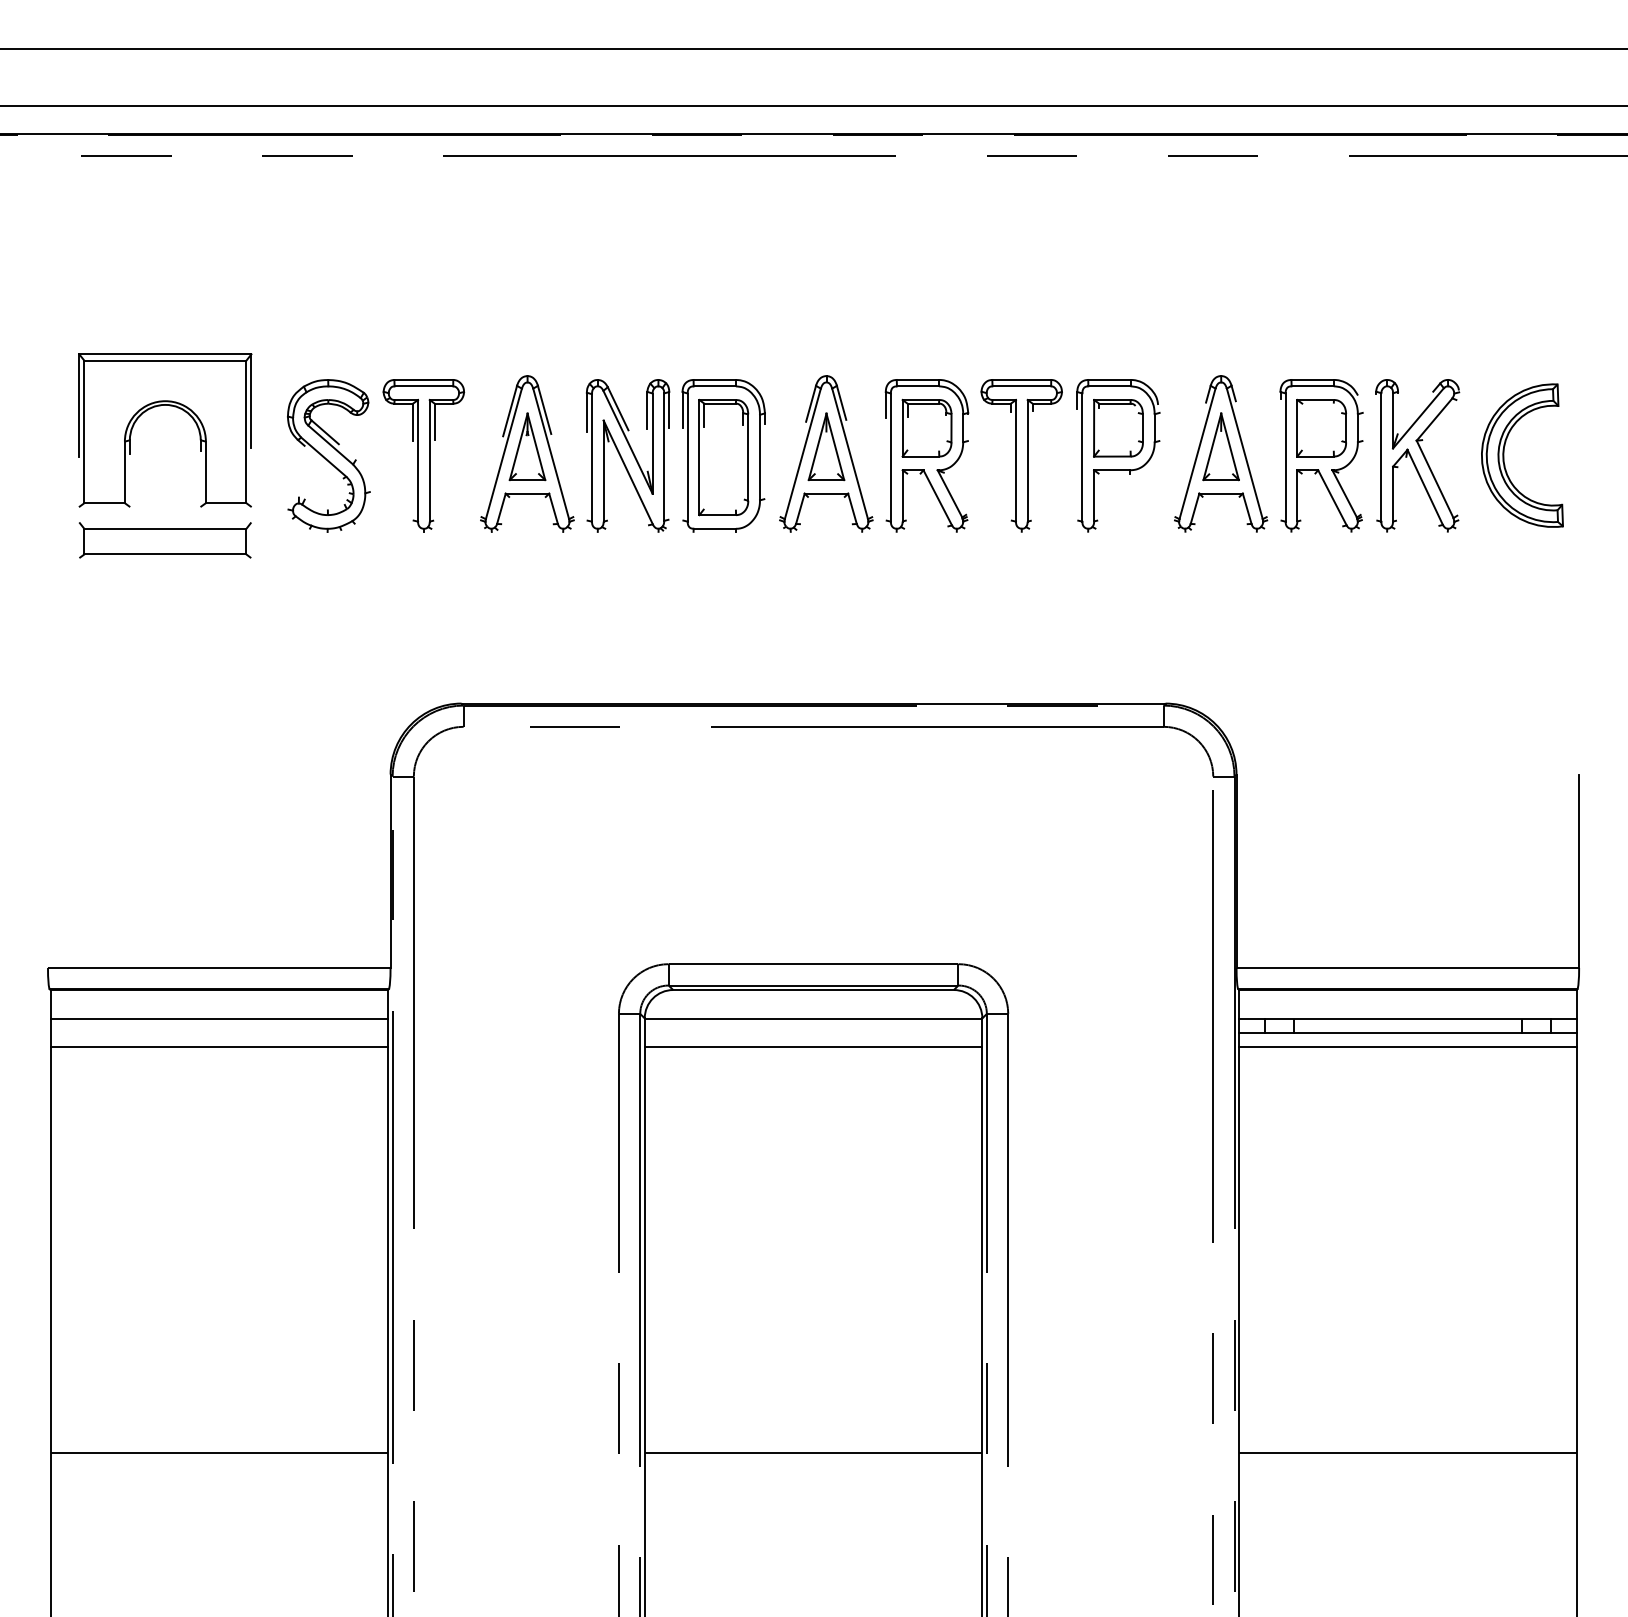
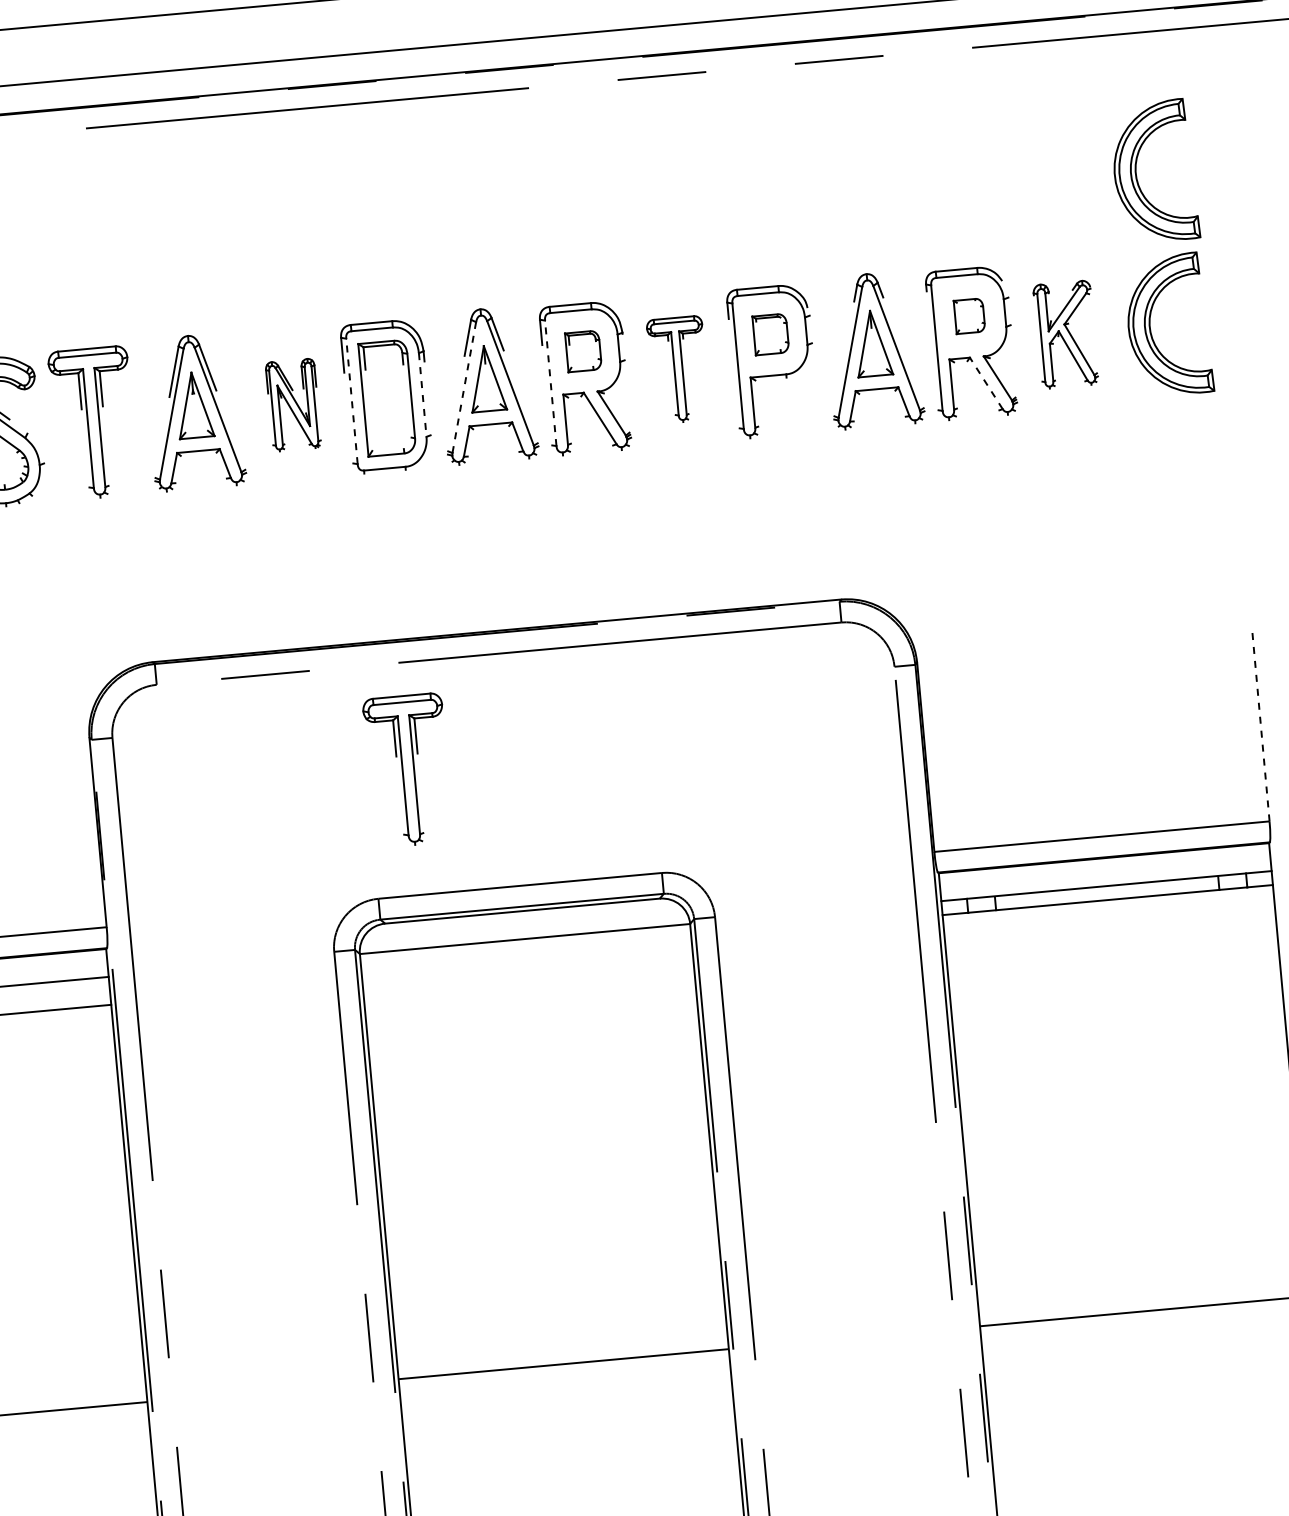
part: (1504, 298) -> (1136, 173), added
part: (926, 427) -> (582, 350), size x0.7
part: (1321, 427) -> (969, 315), size x0.6
part: (1118, 428) -> (770, 334), size x0.7
line: (802, 453) -> (463, 387), solid -> dashed
part: (628, 455) -> (293, 404), size x0.6
part: (1021, 455) -> (678, 369), size x0.7
part: (1417, 455) -> (1065, 334), size x0.7
line: (687, 457) -> (351, 401), solid -> dashed
line: (760, 457) -> (423, 394), solid -> dashed
line: (890, 457) -> (550, 383), solid -> dashed
line: (1332, 497) -> (986, 383), solid -> dashed
part: (710, 836) -> (408, 770), added
line: (1579, 871) -> (1261, 727), solid -> dashed
line: (813, 1047) -> (527, 967), removed
line: (1407, 1047) -> (1108, 914), removed

